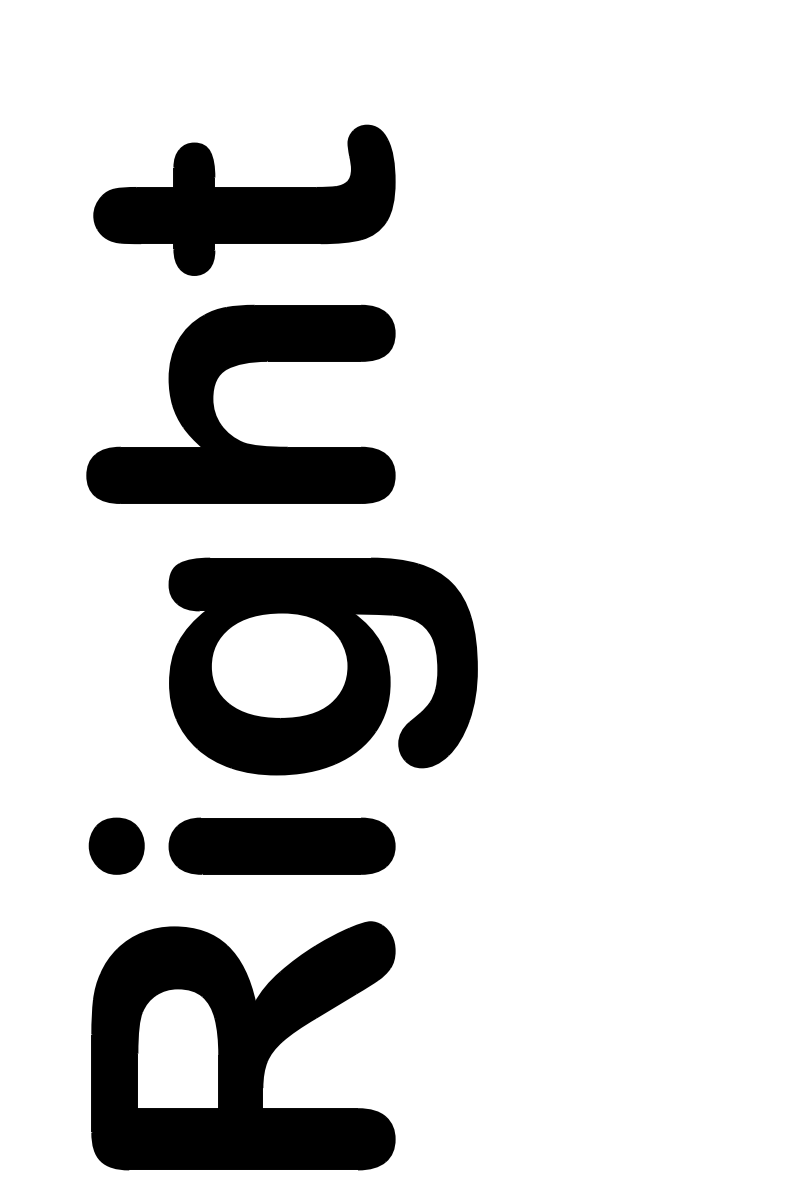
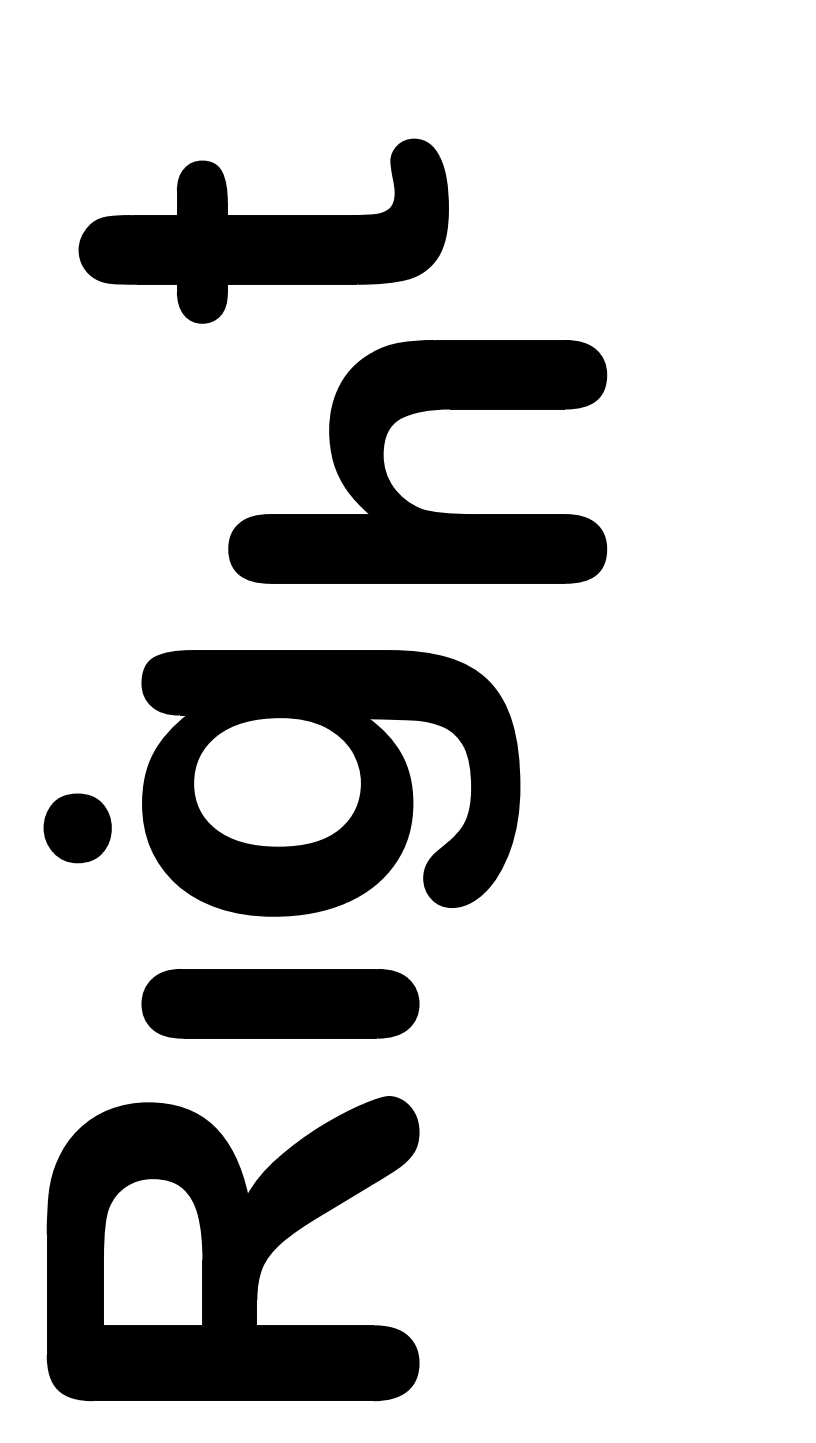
part: (244, 199) -> (263, 230), moved
part: (215, 411) -> (386, 470), moved
part: (116, 845) -> (77, 827), moved

